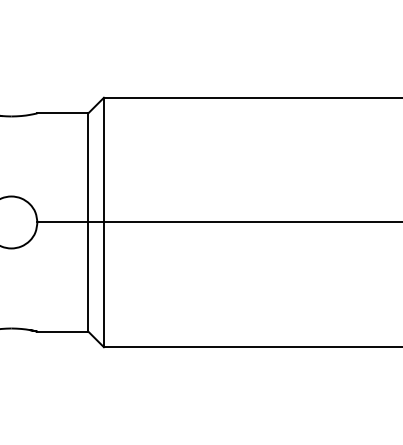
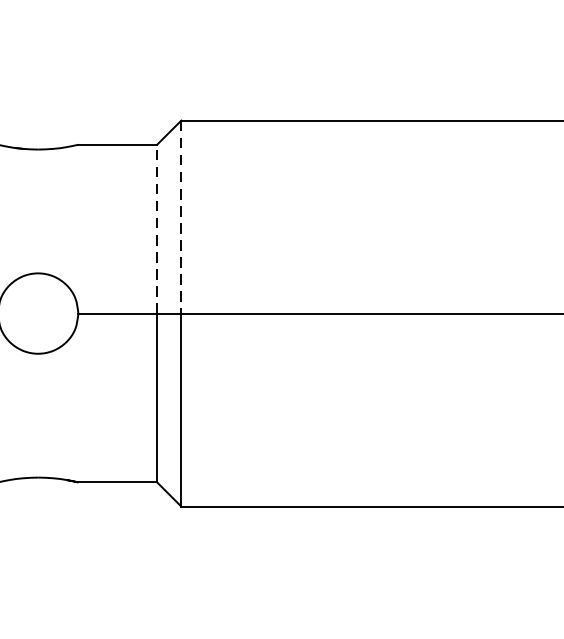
line: (103, 160) -> (180, 217), solid -> dashed
line: (88, 167) -> (157, 228), solid -> dashed

